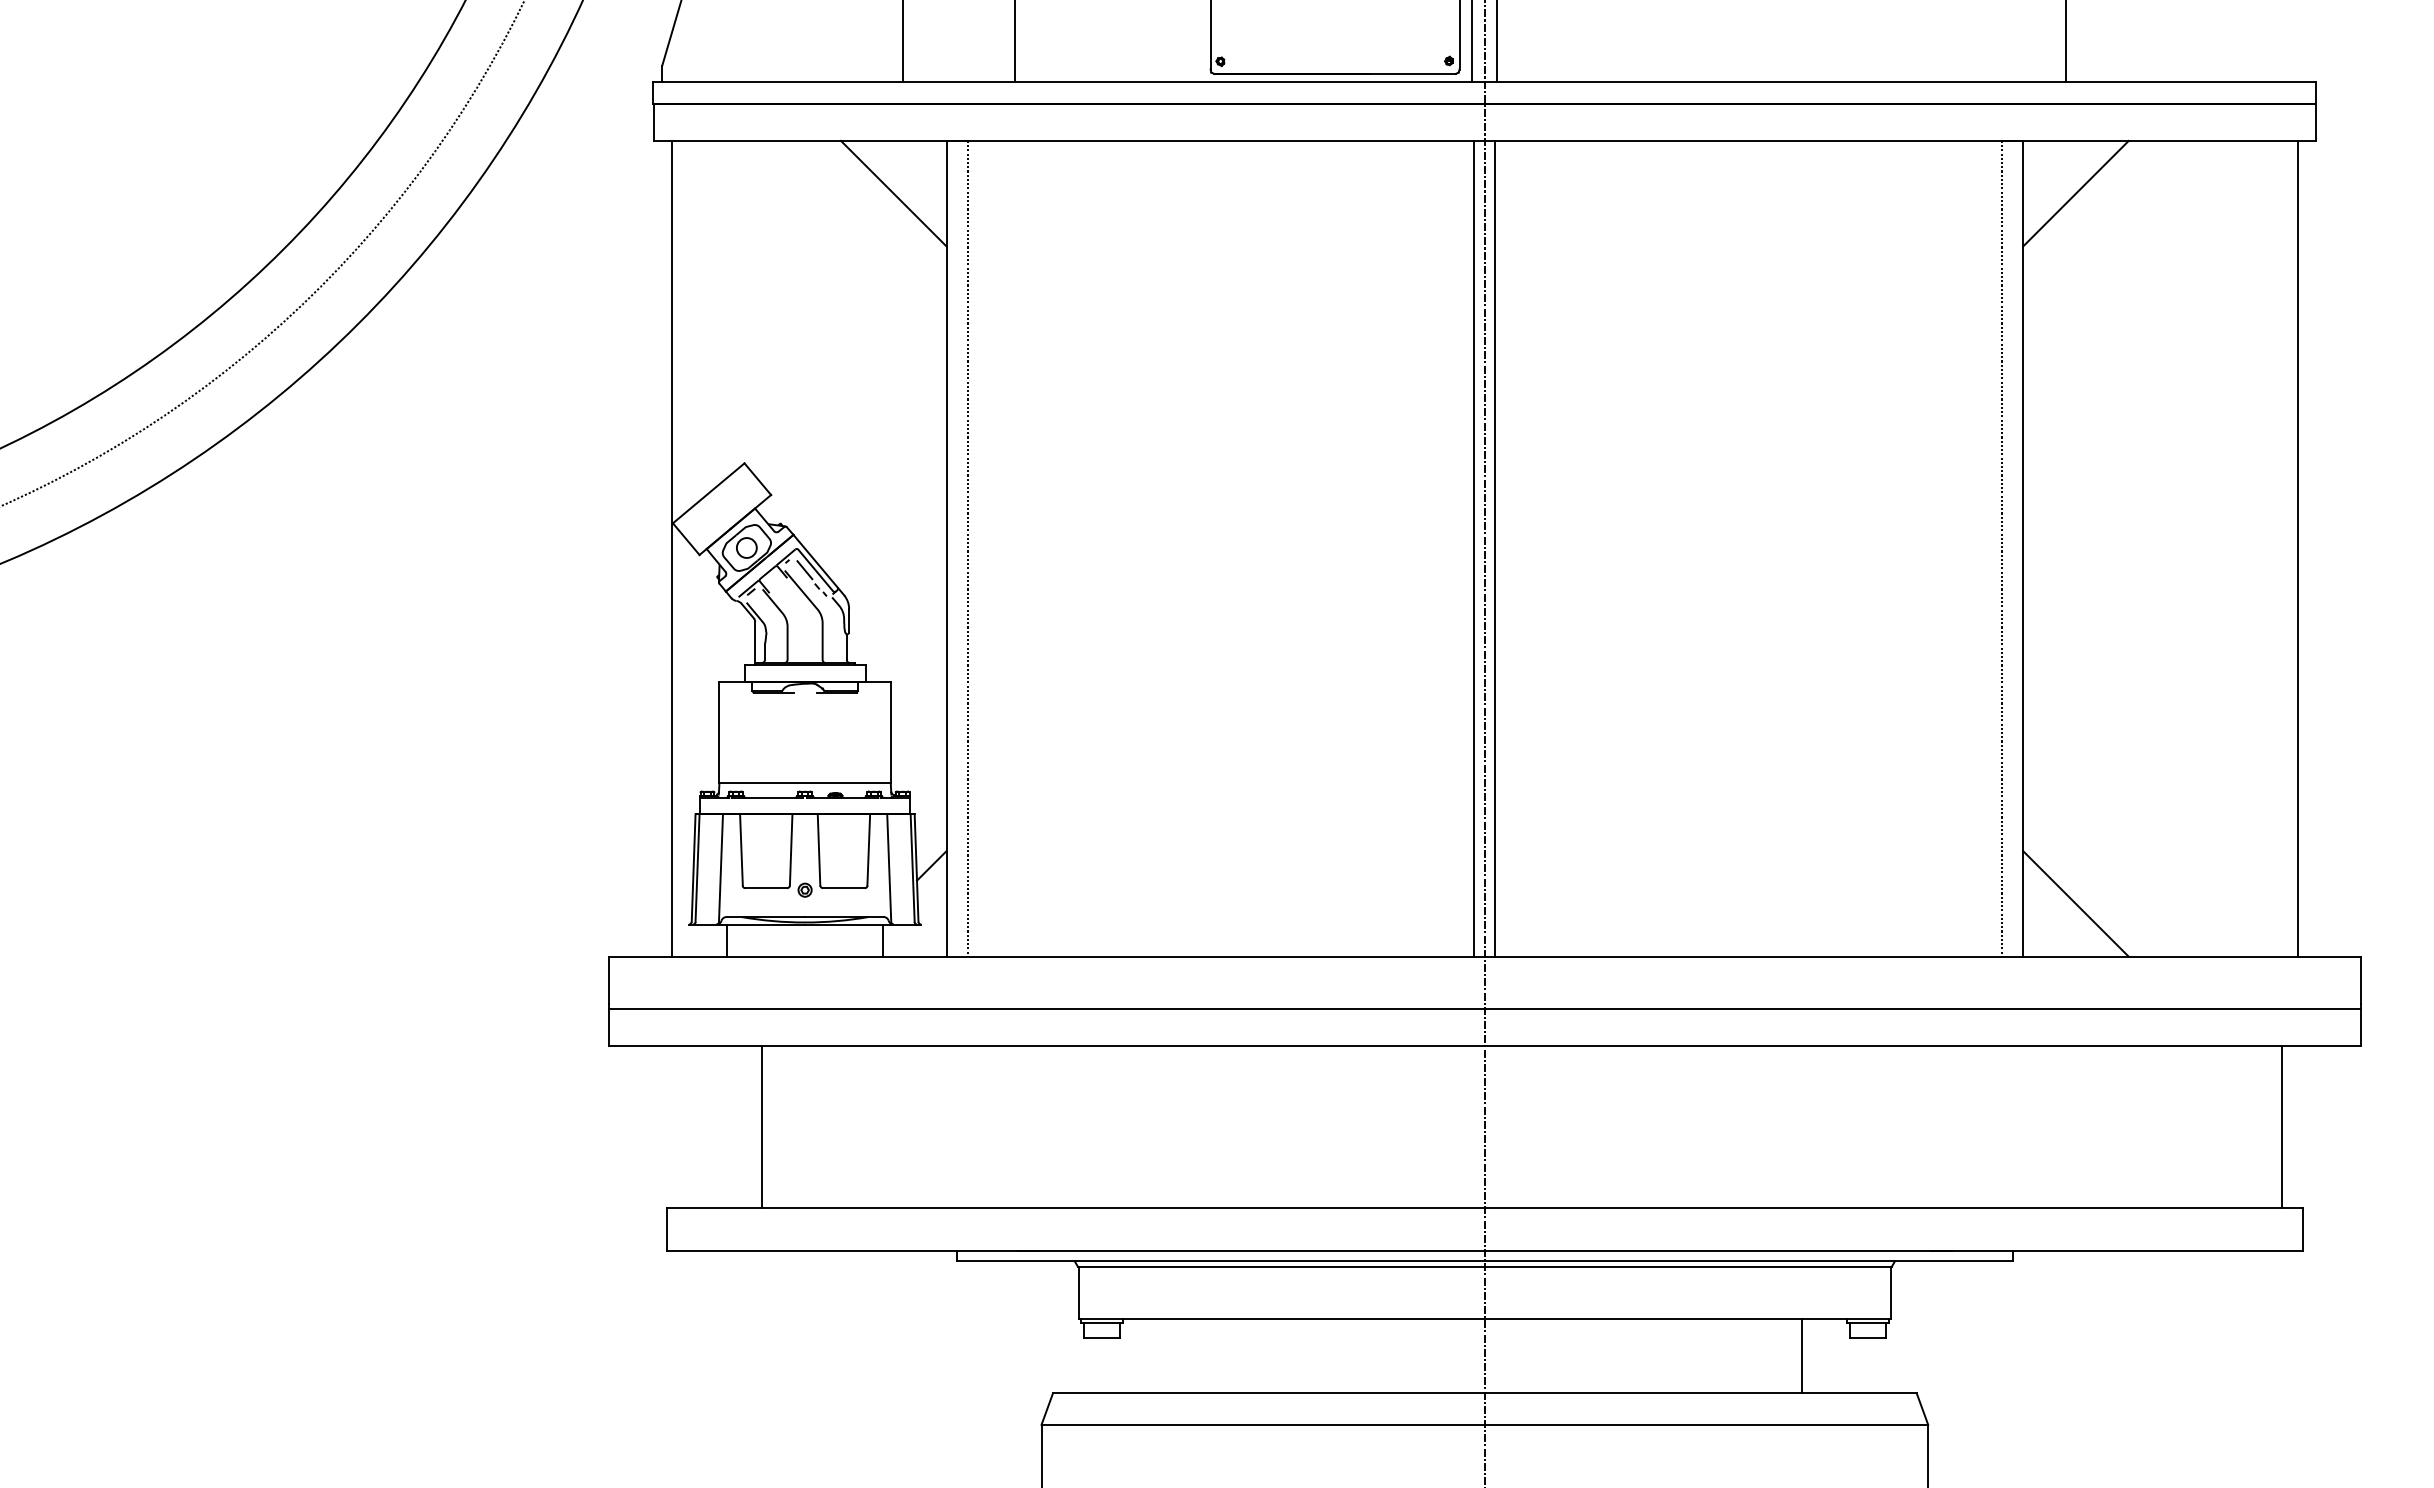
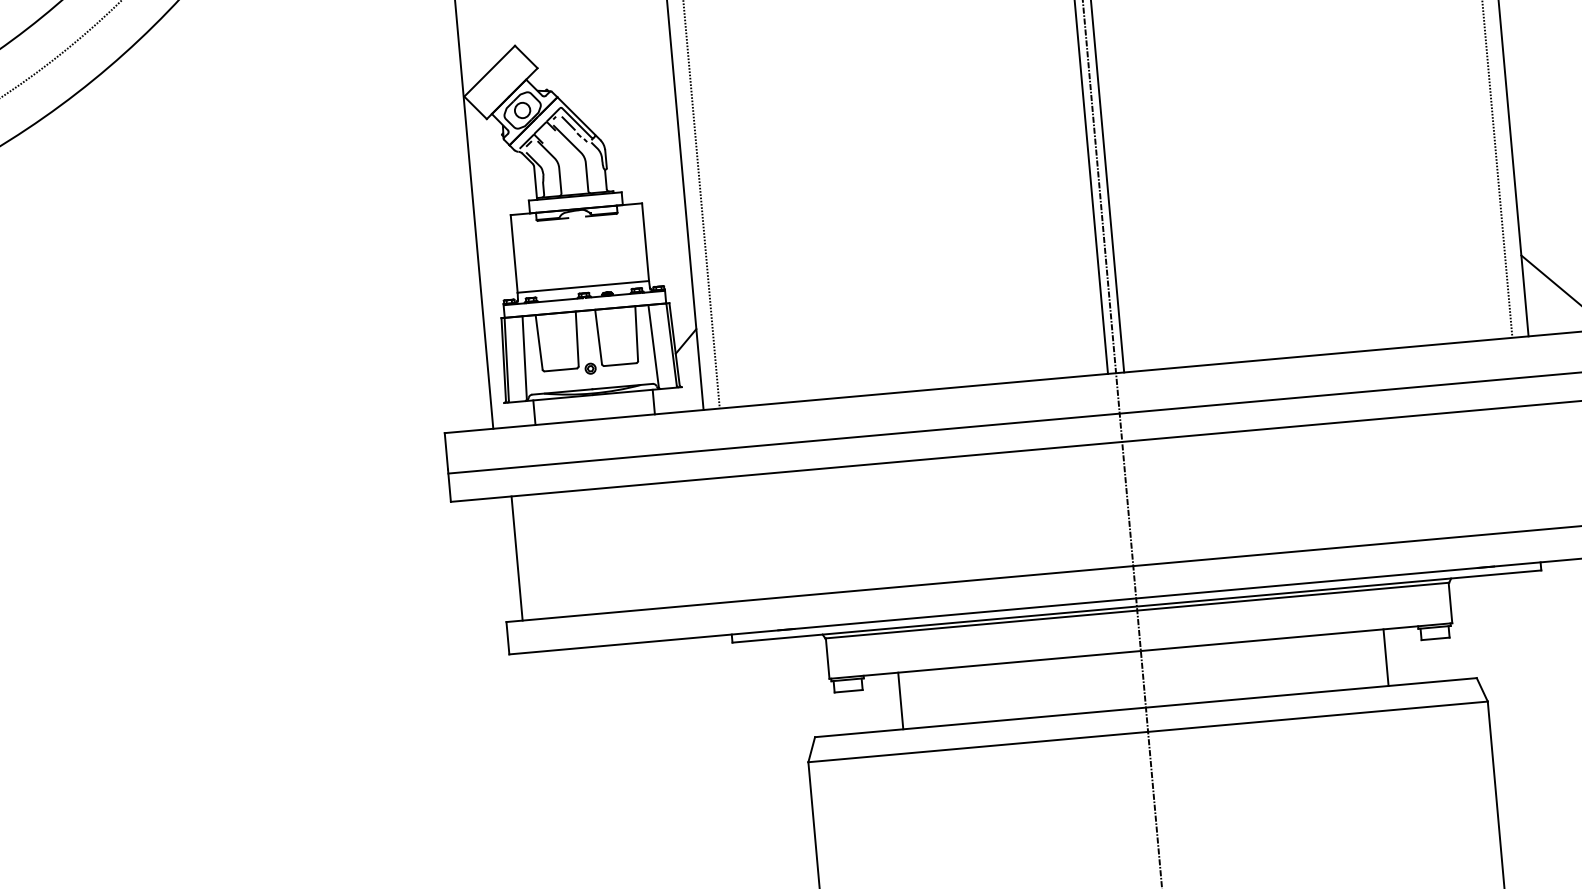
line: (761, 1127) -> (516, 558), moved
line: (1168, 1356) -> (900, 701), added

